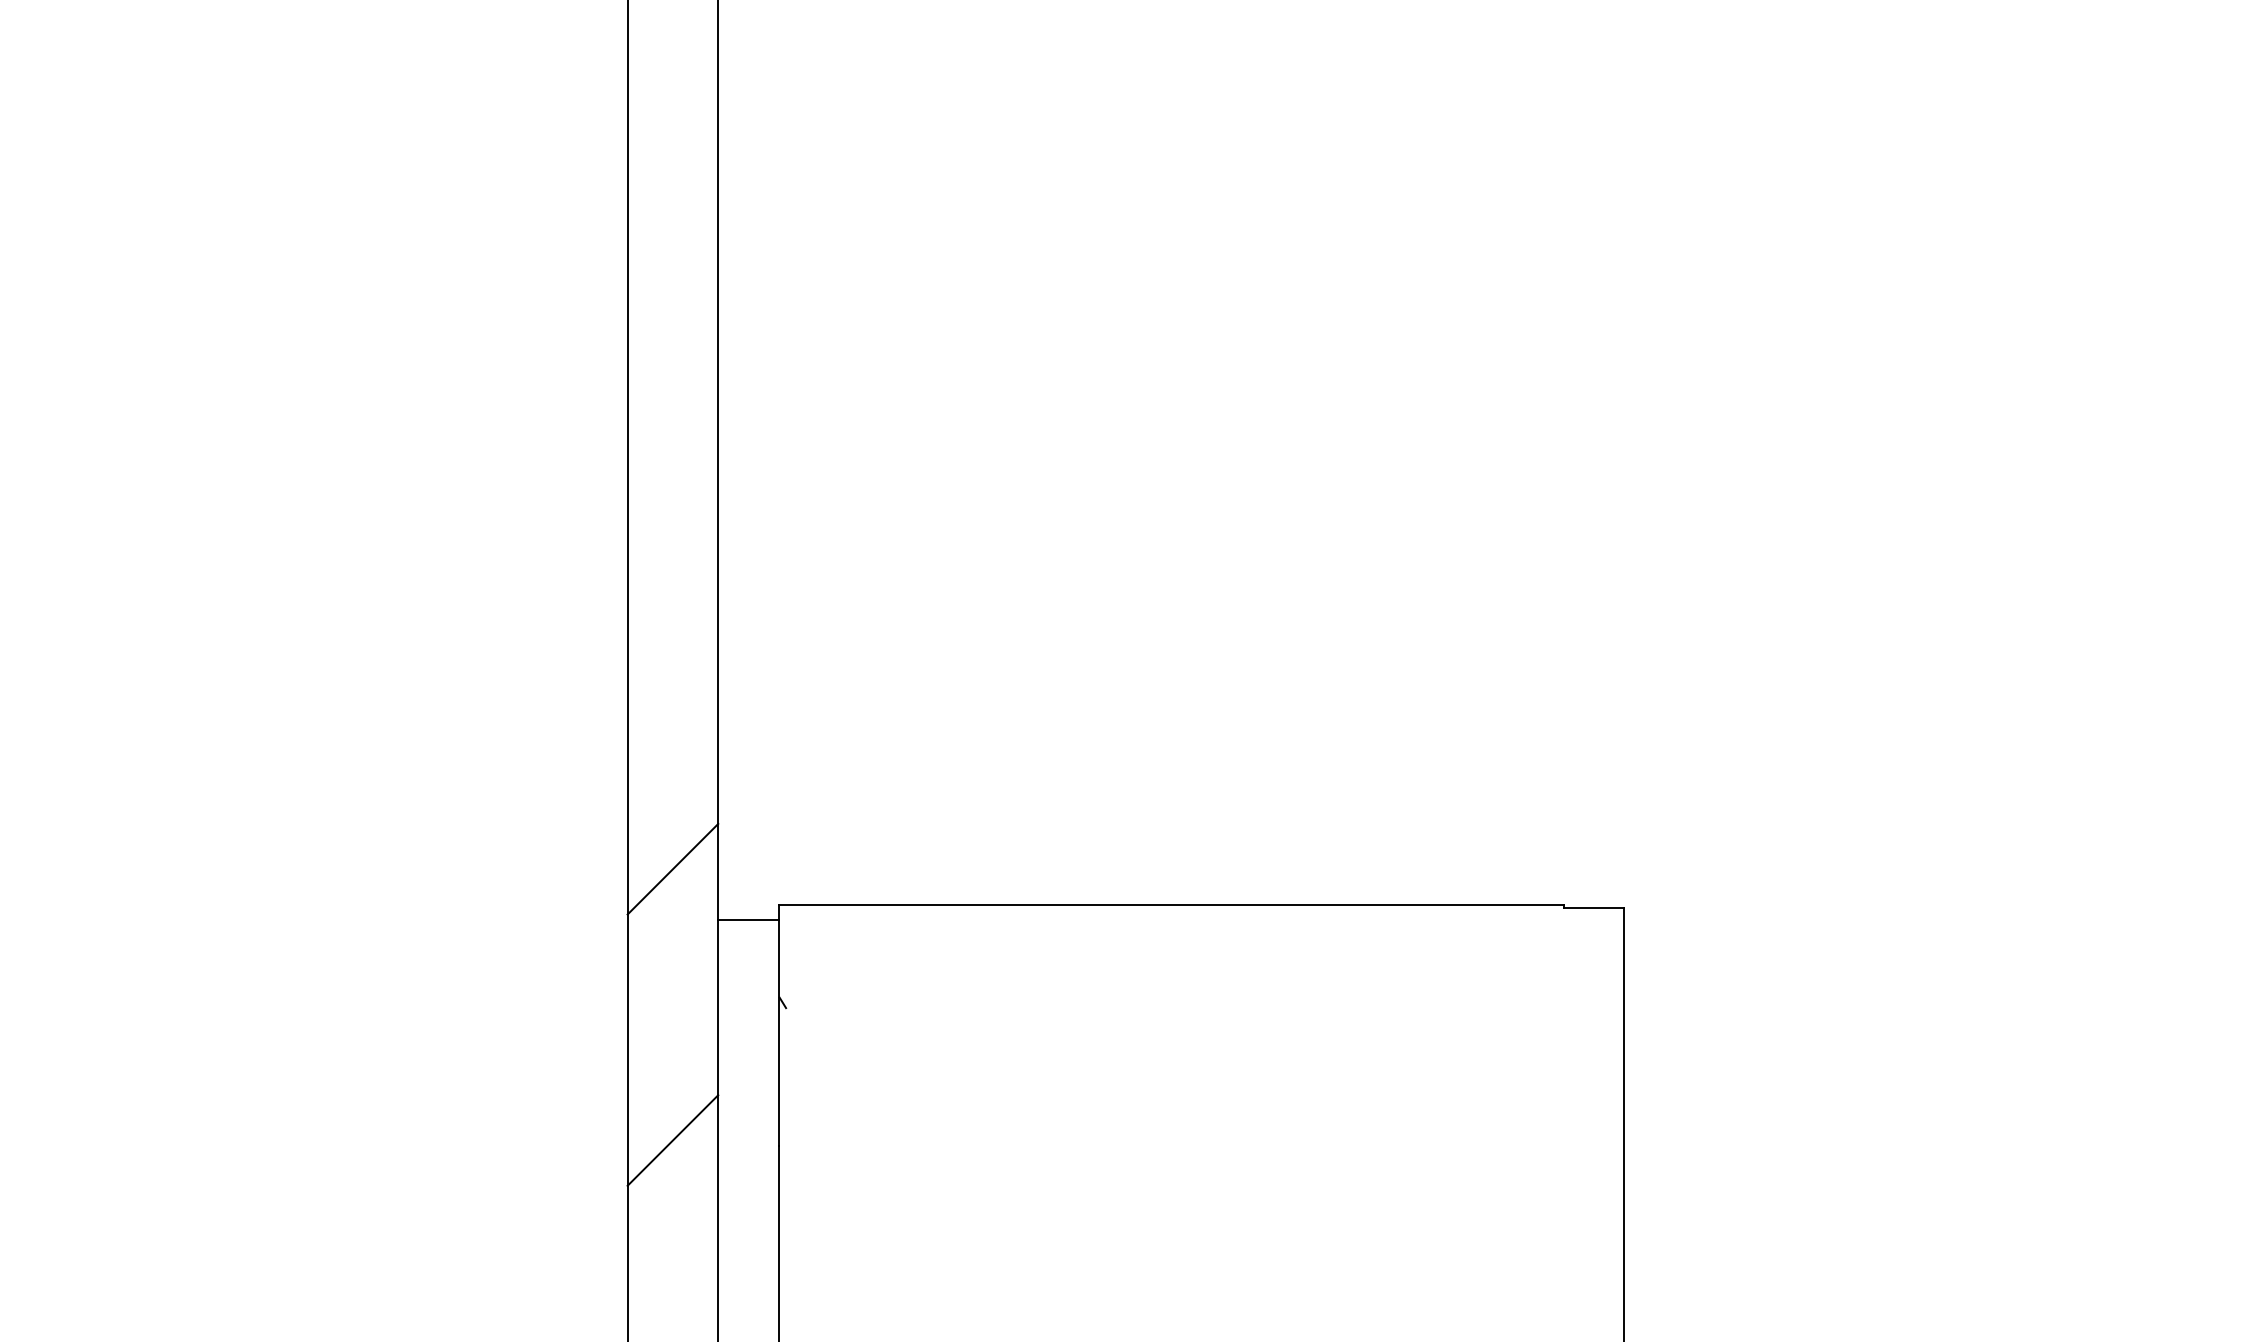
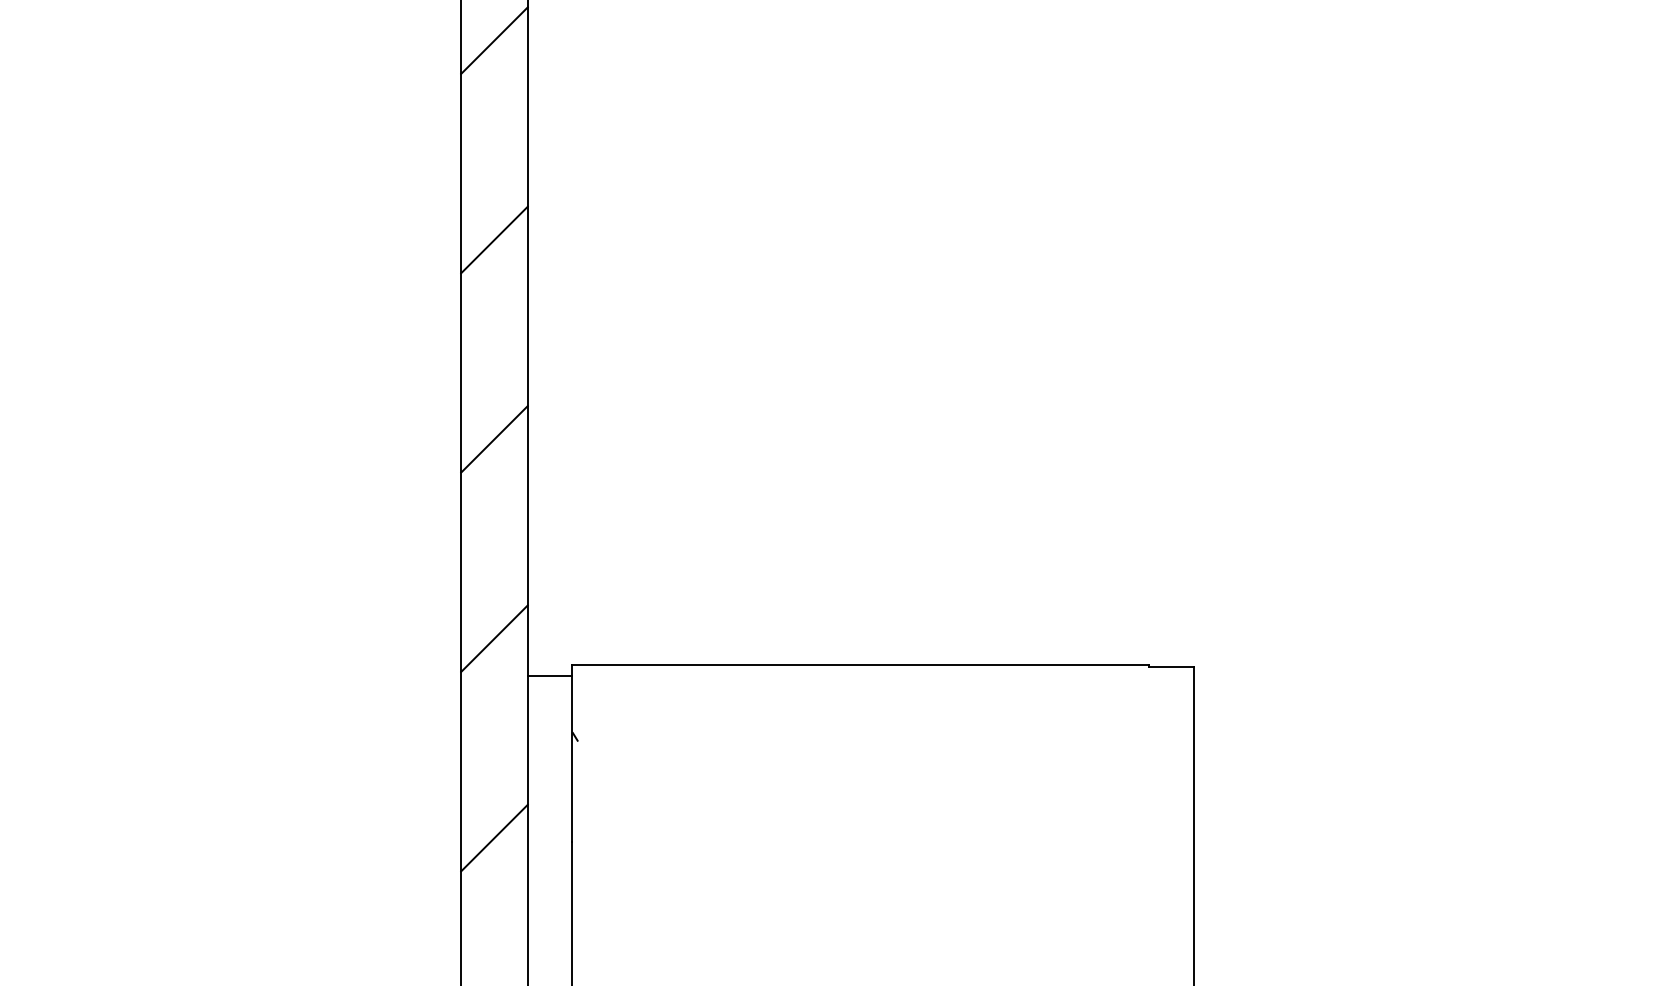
line: (672, 55) -> (494, 40), added
line: (672, 326) -> (494, 239), added
line: (672, 597) -> (494, 438), added

